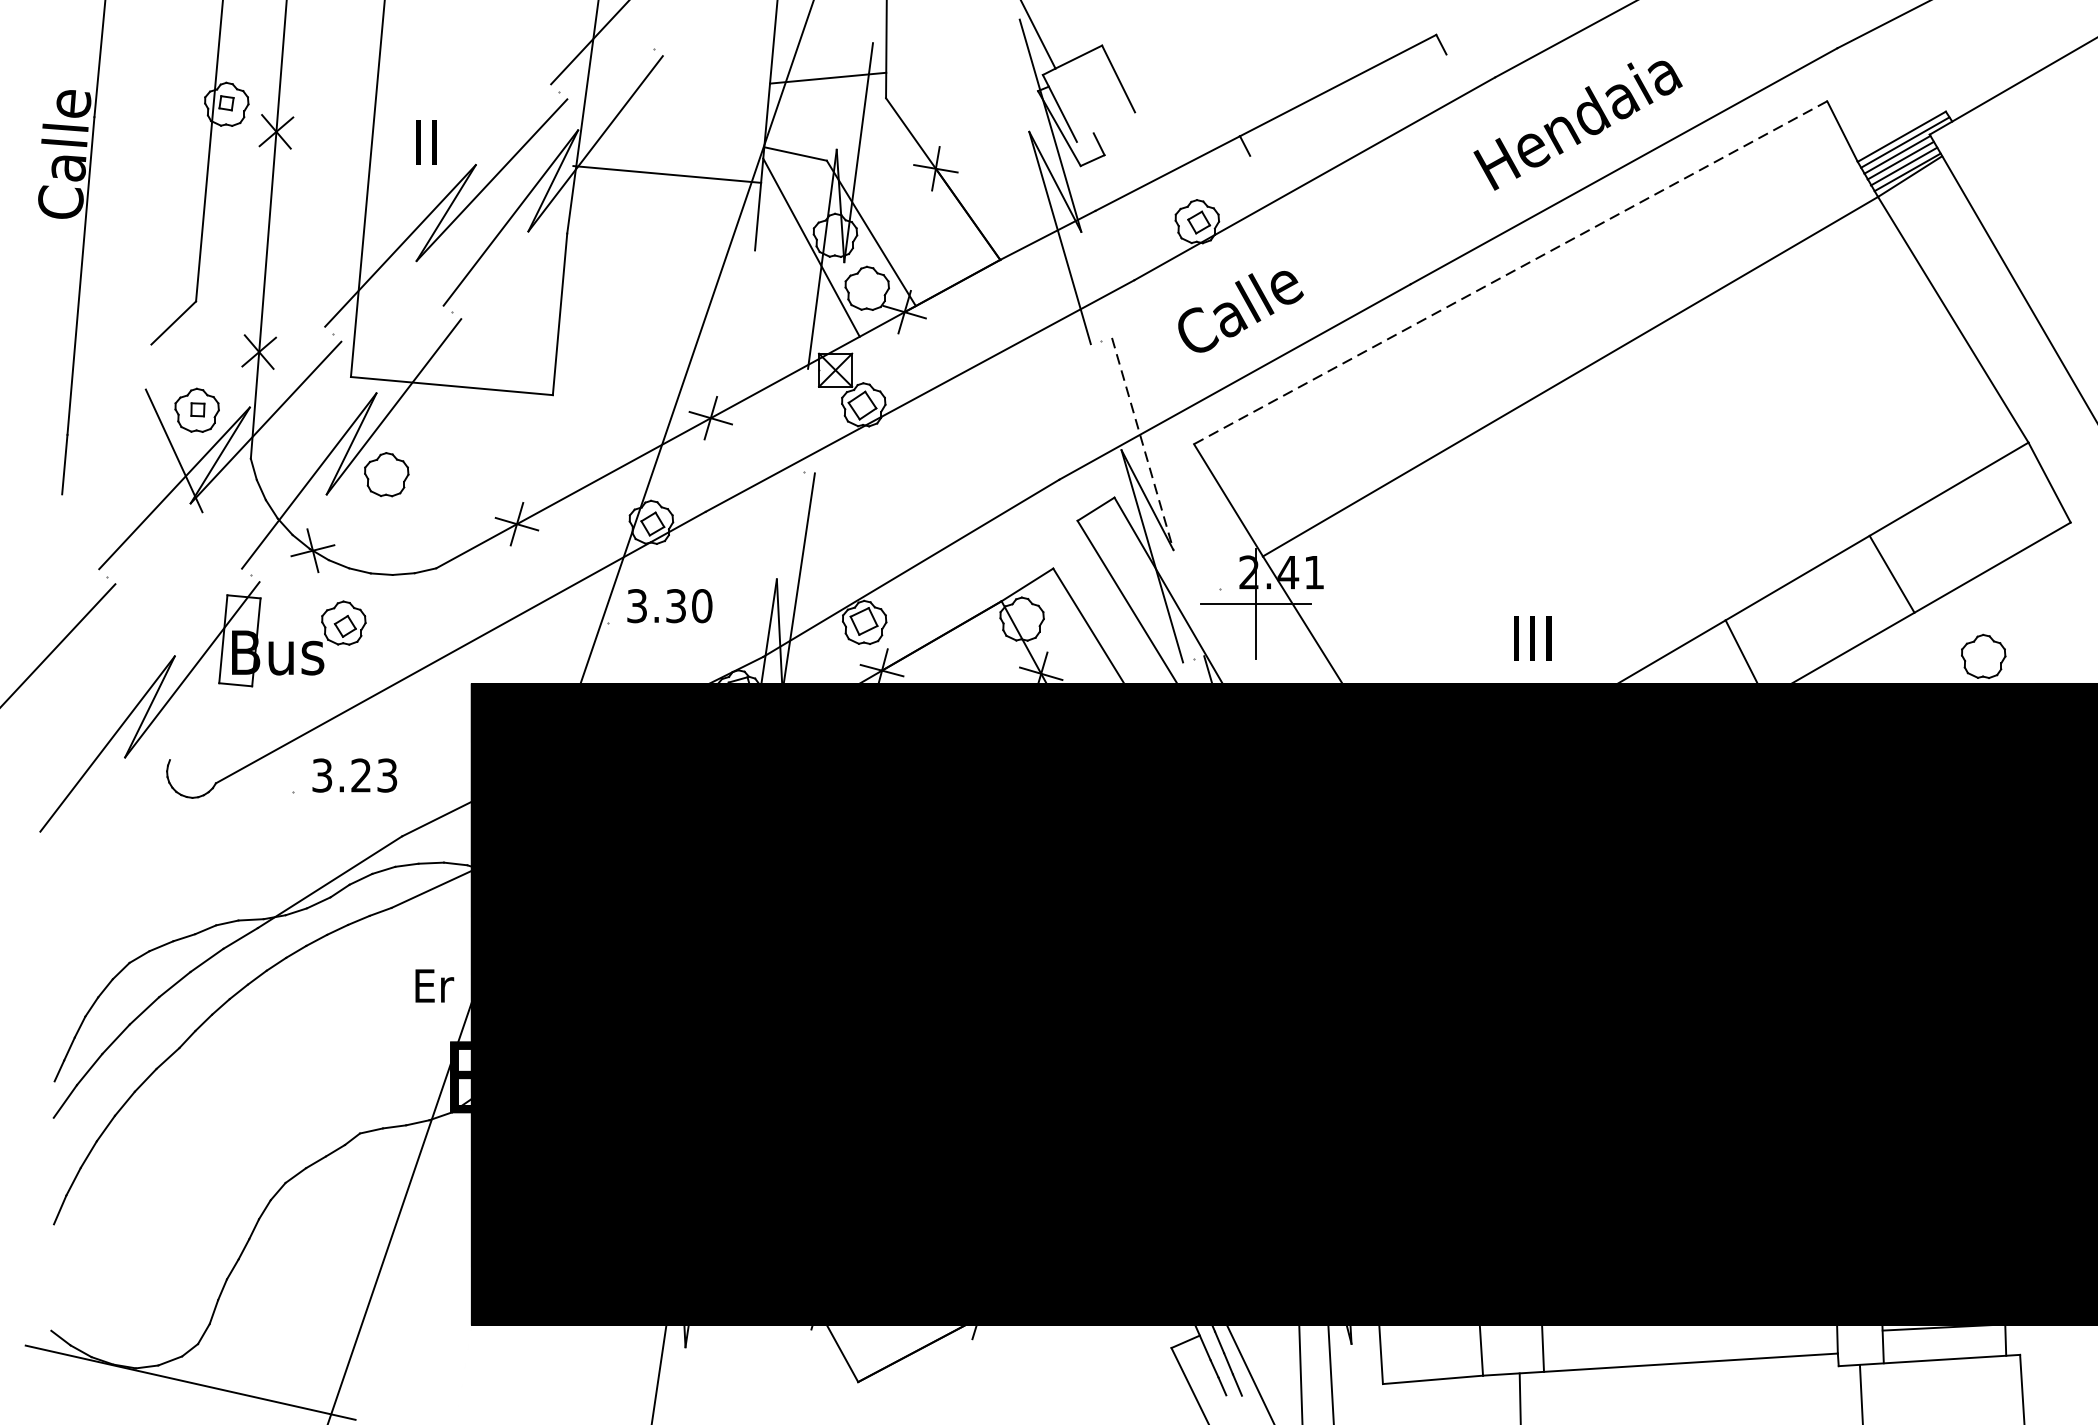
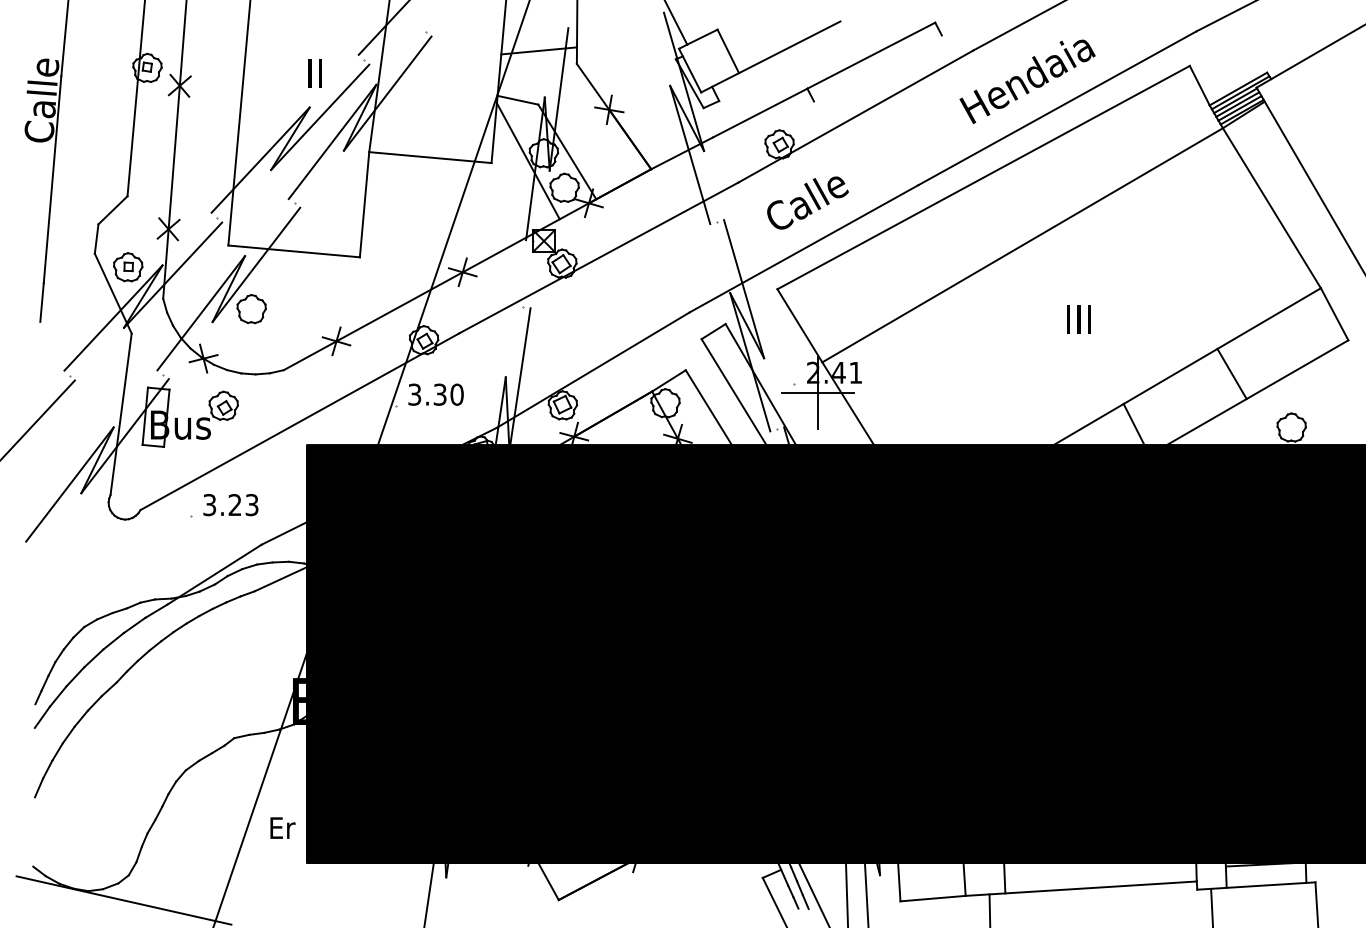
line: (1183, 86) -> (770, 56), added
text: (424, 142) -> (314, 73), moved
line: (667, 174) -> (430, 157), moved
line: (1511, 272) -> (984, 177), dashed -> solid
line: (148, 366) -> (96, 238), added
line: (1143, 444) -> (744, 289), dashed -> solid
line: (185, 636) -> (120, 414), added
text: (1531, 638) -> (1078, 319), moved
text: (434, 985) -> (282, 827), moved

